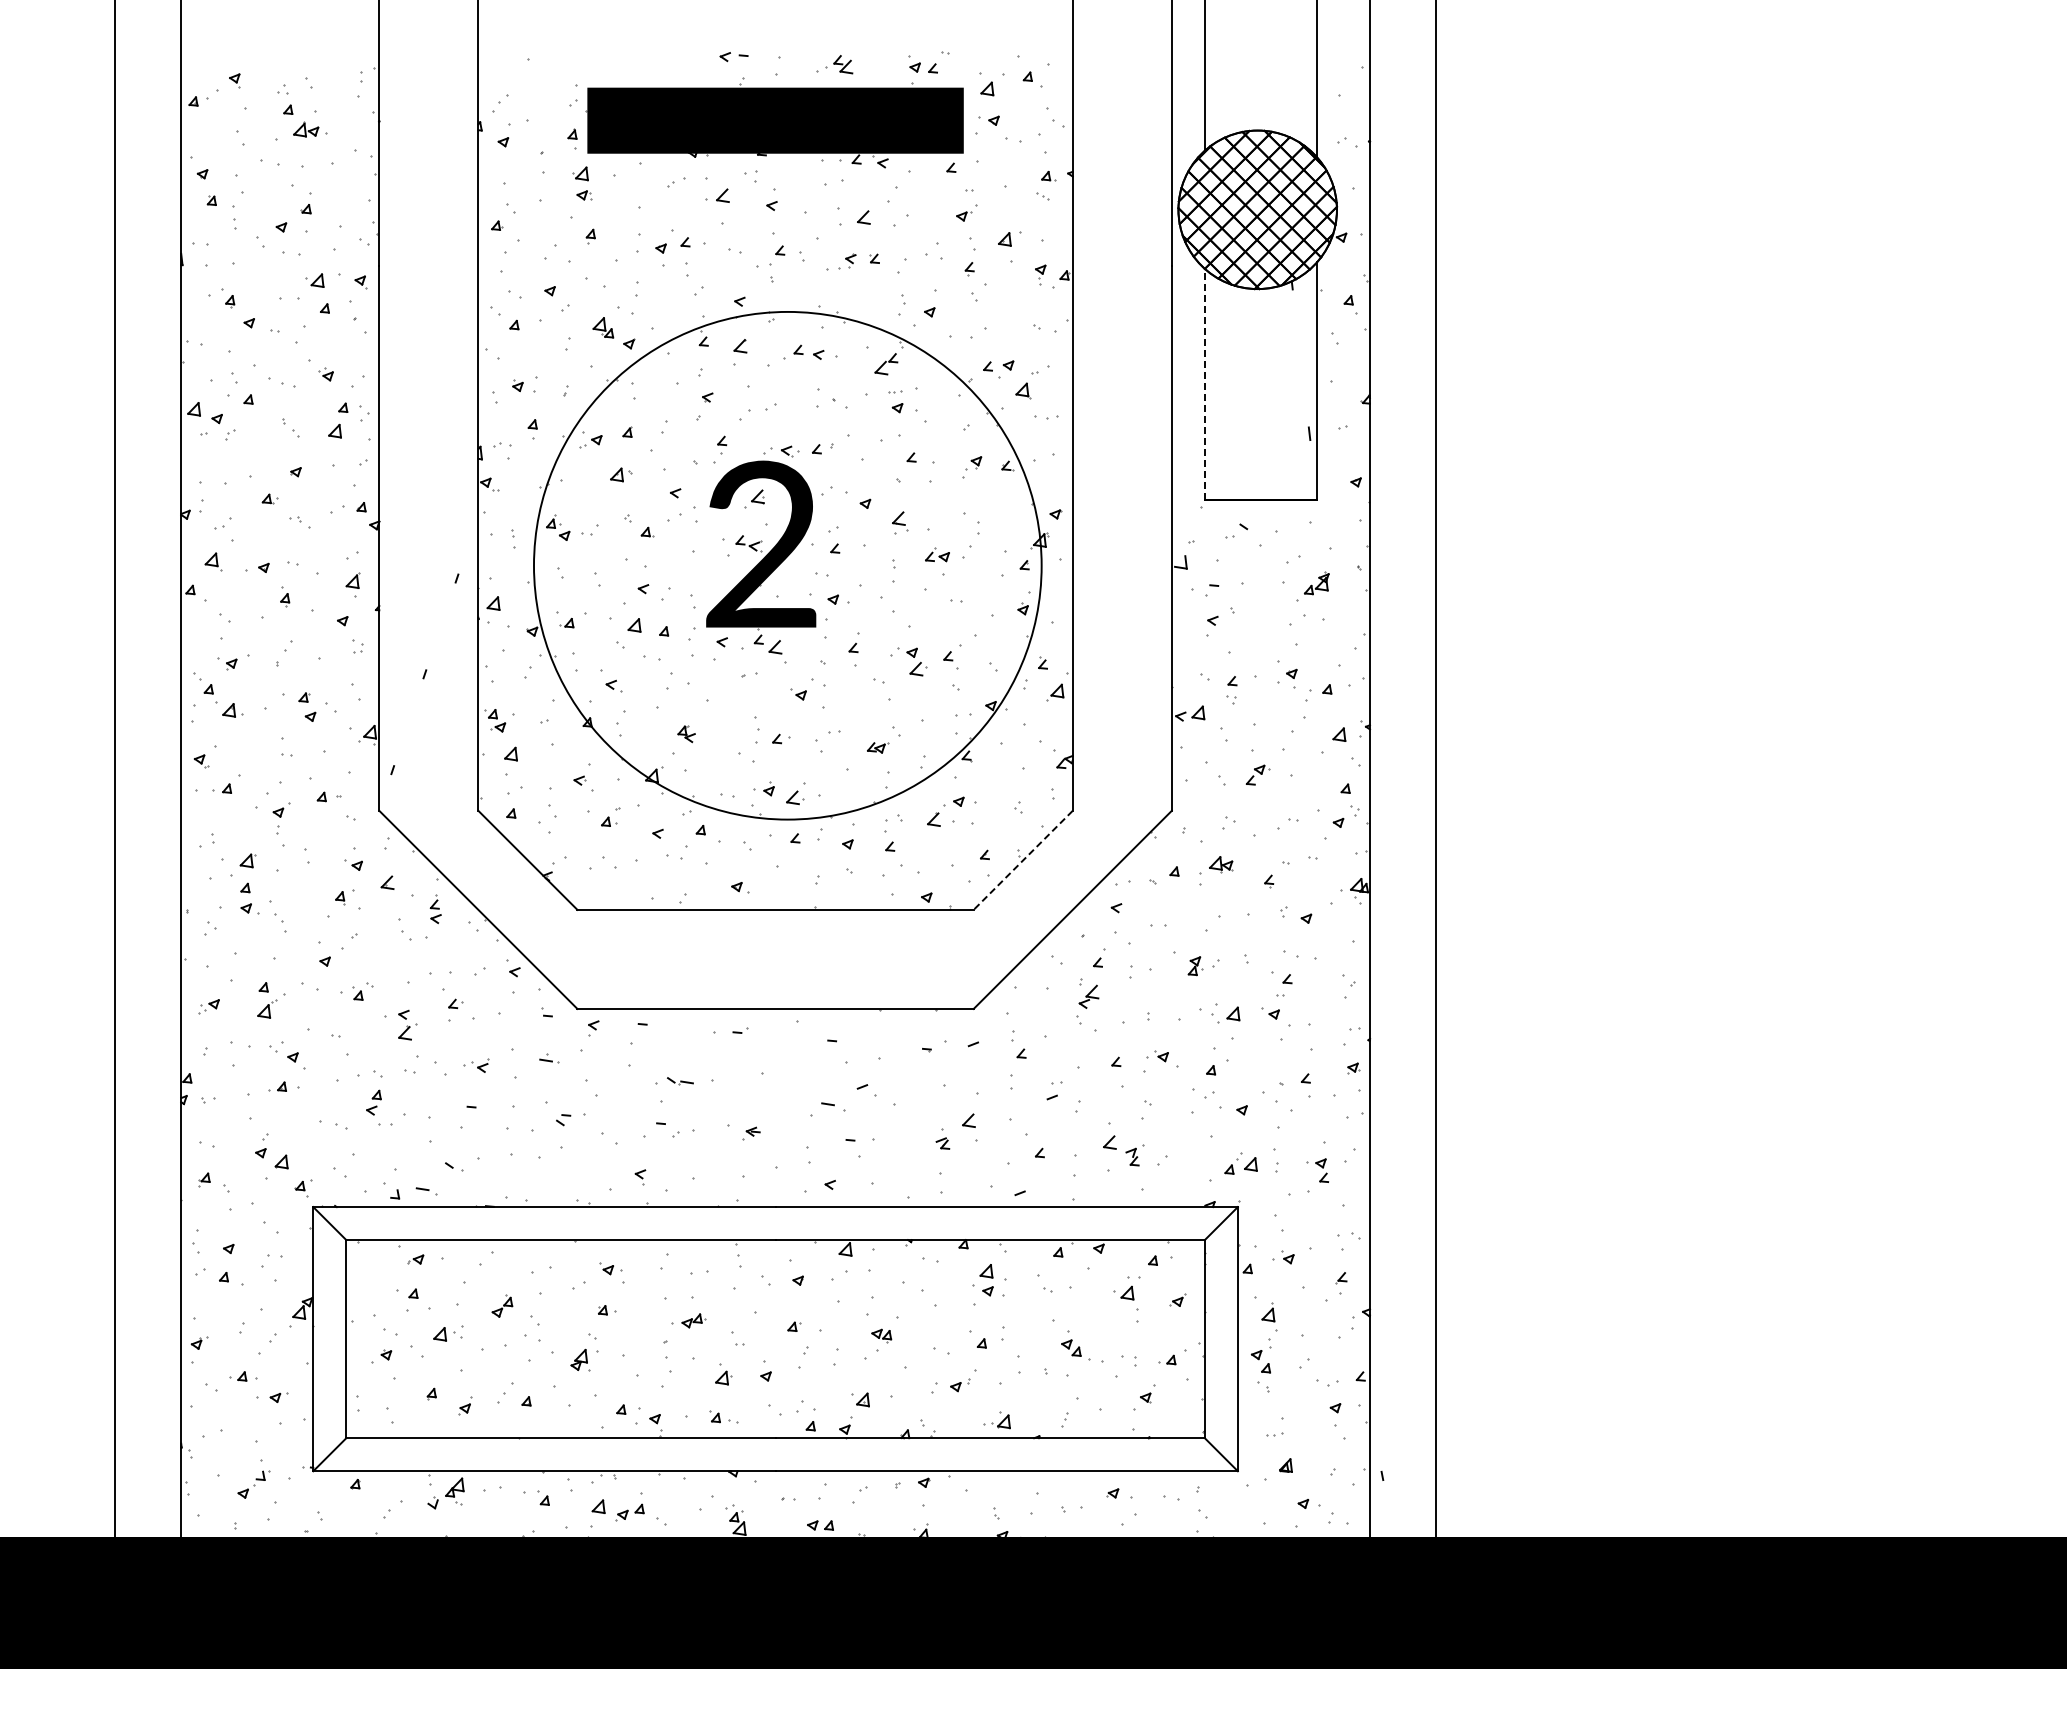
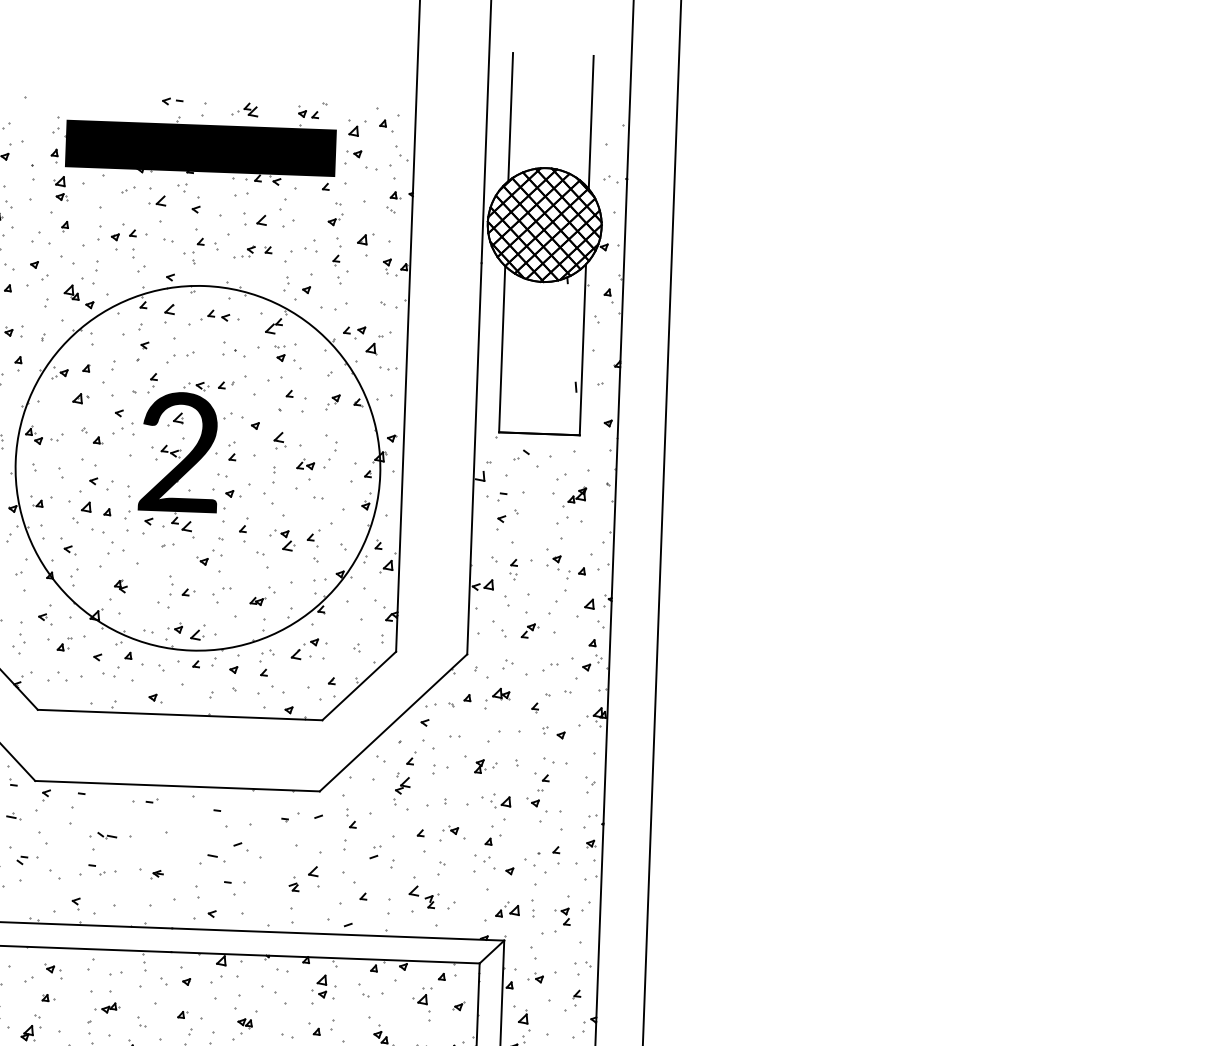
line: (1204, 384) -> (501, 349), dashed -> solid
line: (1022, 860) -> (358, 686), dashed -> solid

